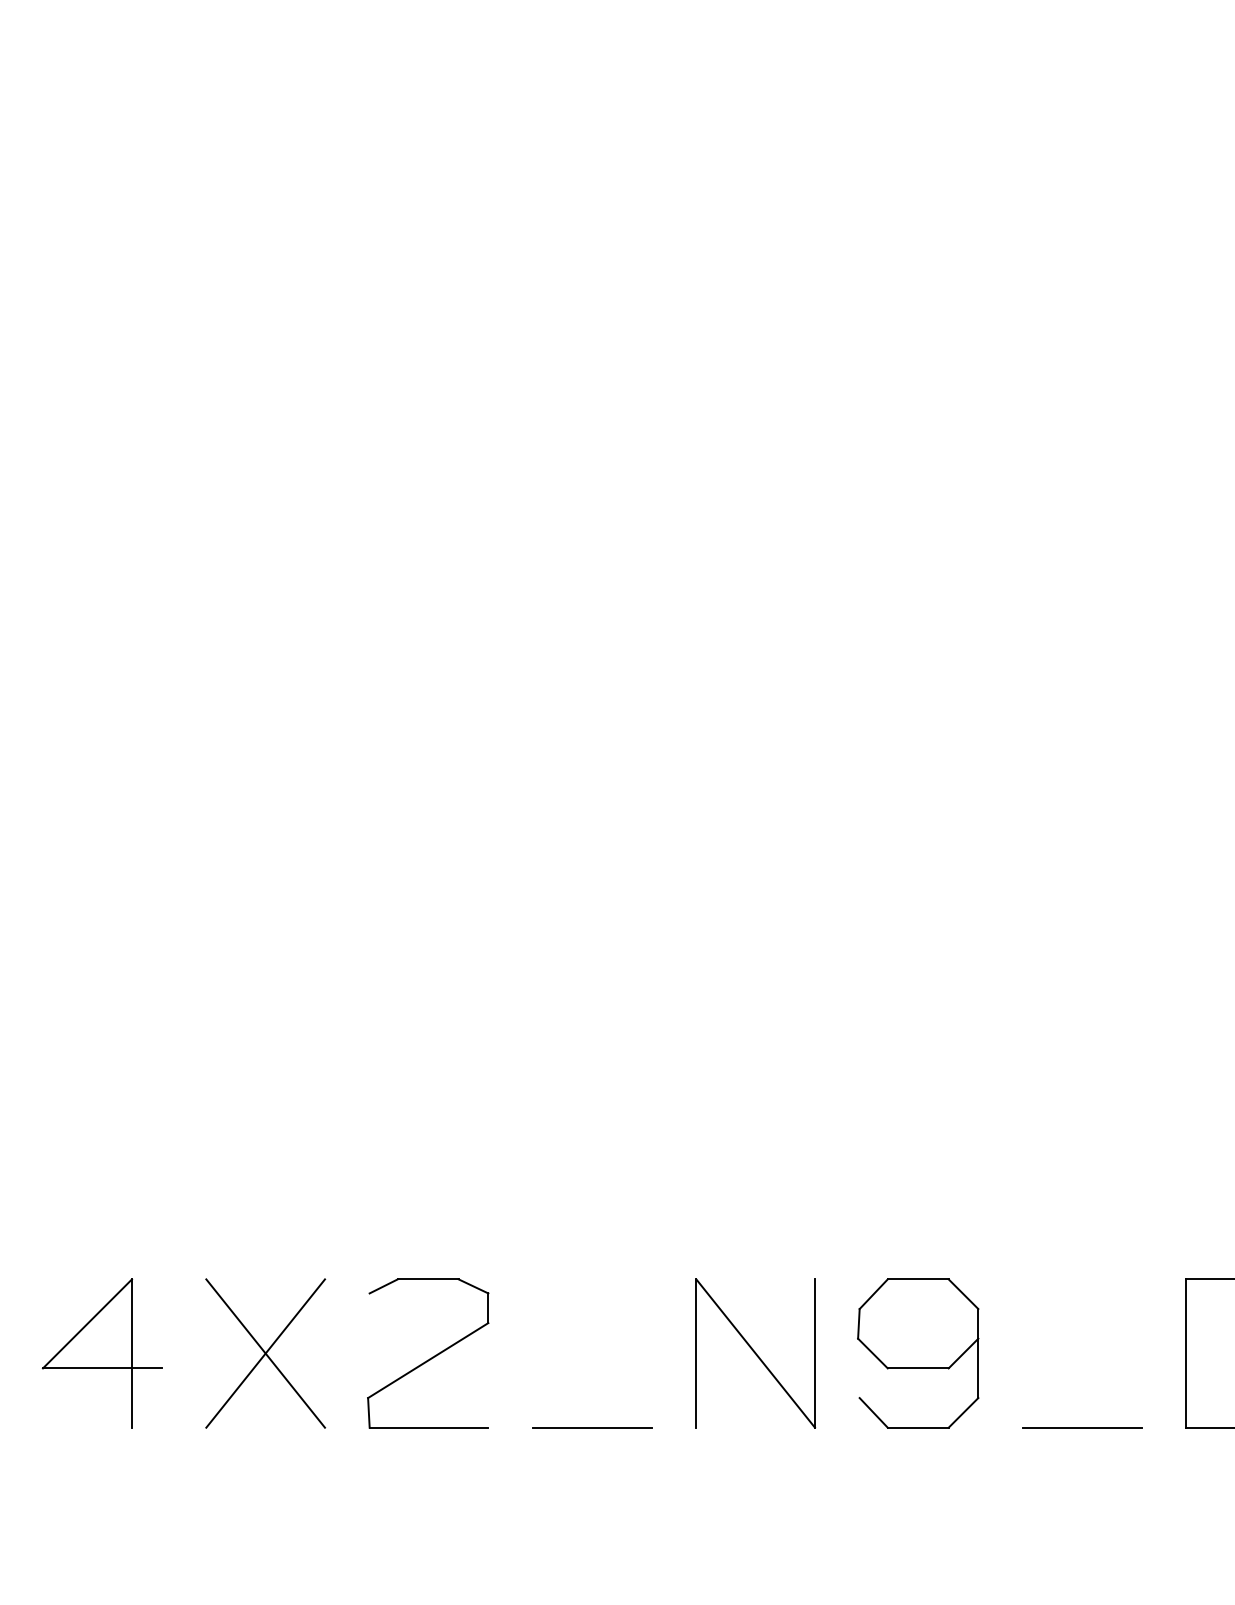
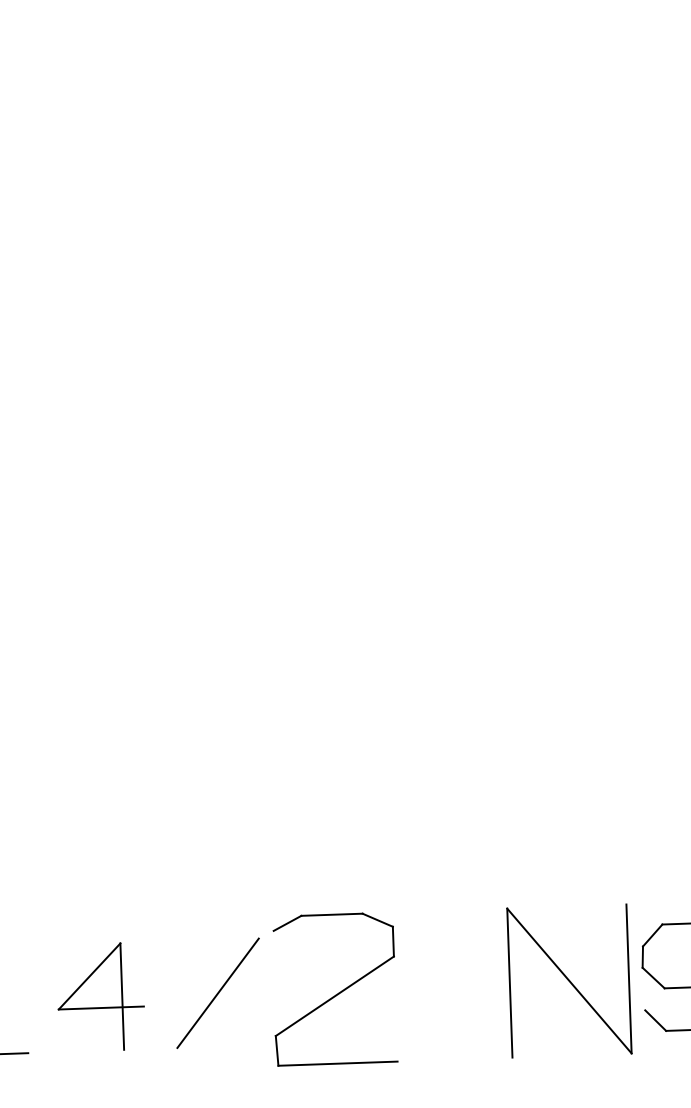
line: (265, 1353) -> (218, 993), removed
part: (428, 1353) -> (334, 989), size x1.4
part: (755, 1353) -> (569, 980), size x1.4
line: (592, 1427) -> (454, 1038), removed

